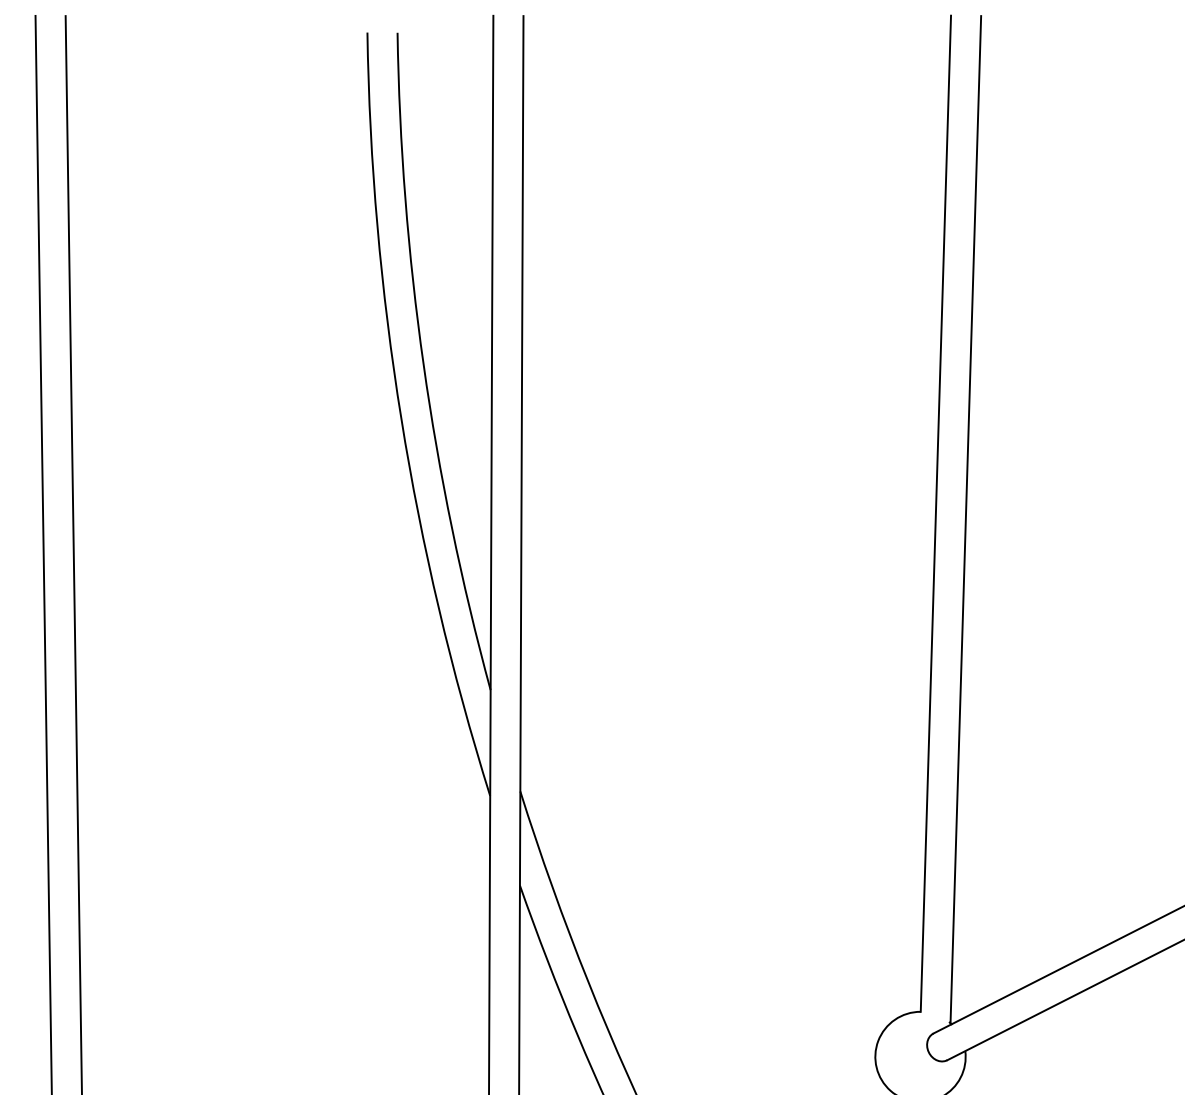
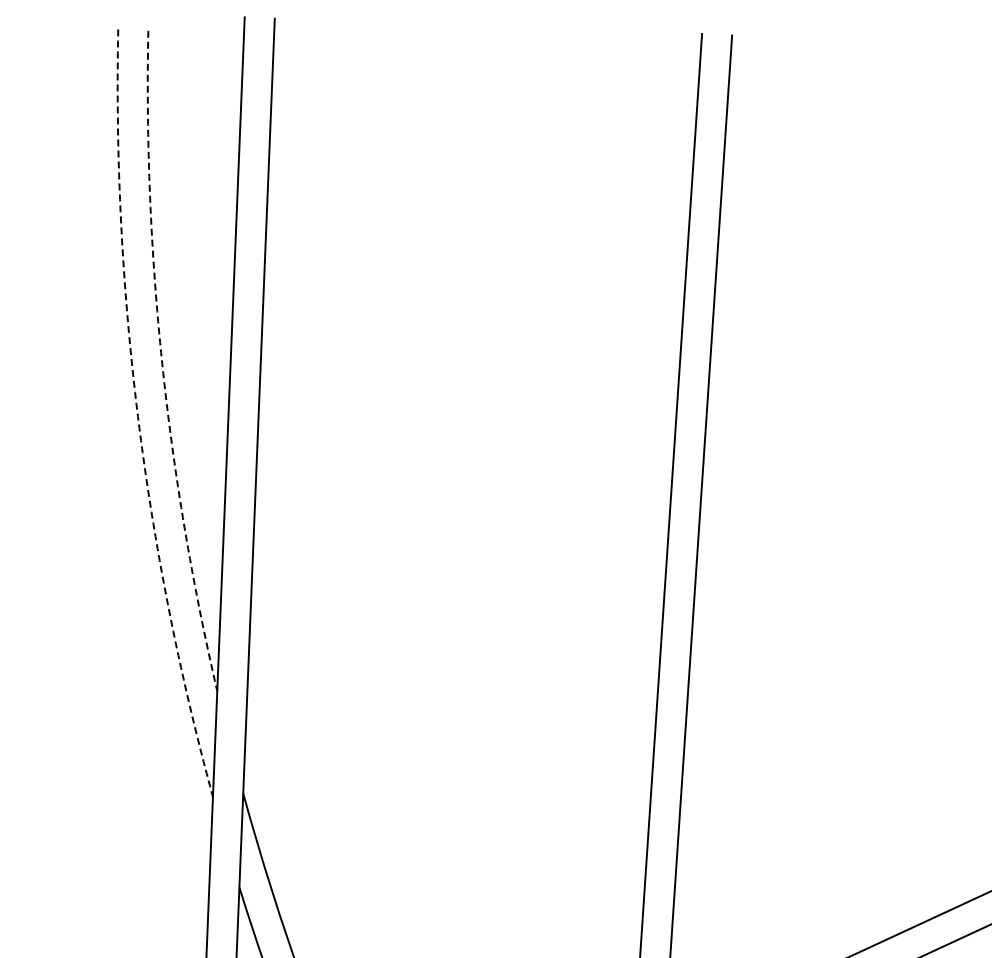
arc: (423, 364) -> (162, 363), solid -> dashed
arc: (401, 418) -> (138, 416), solid -> dashed

